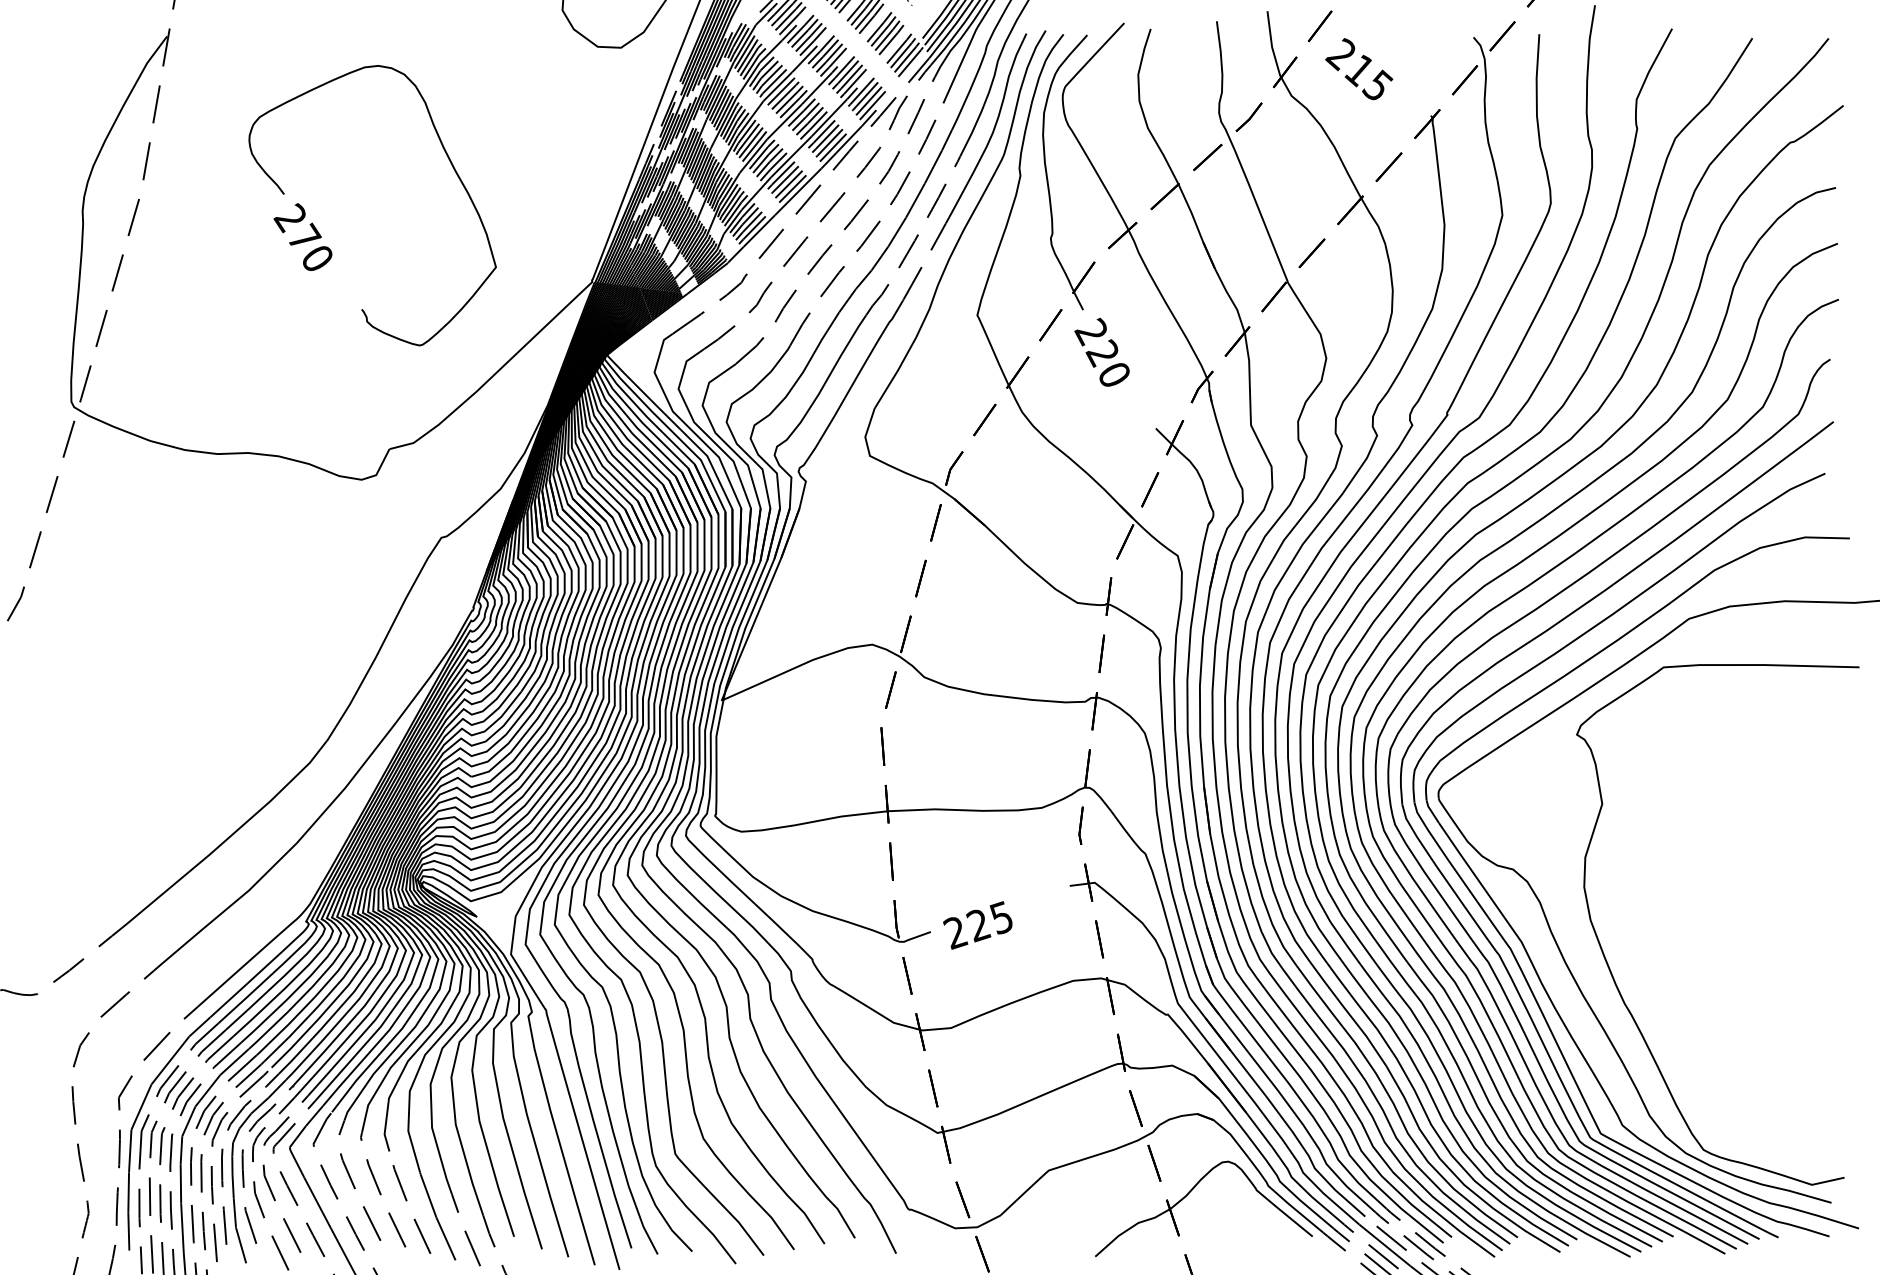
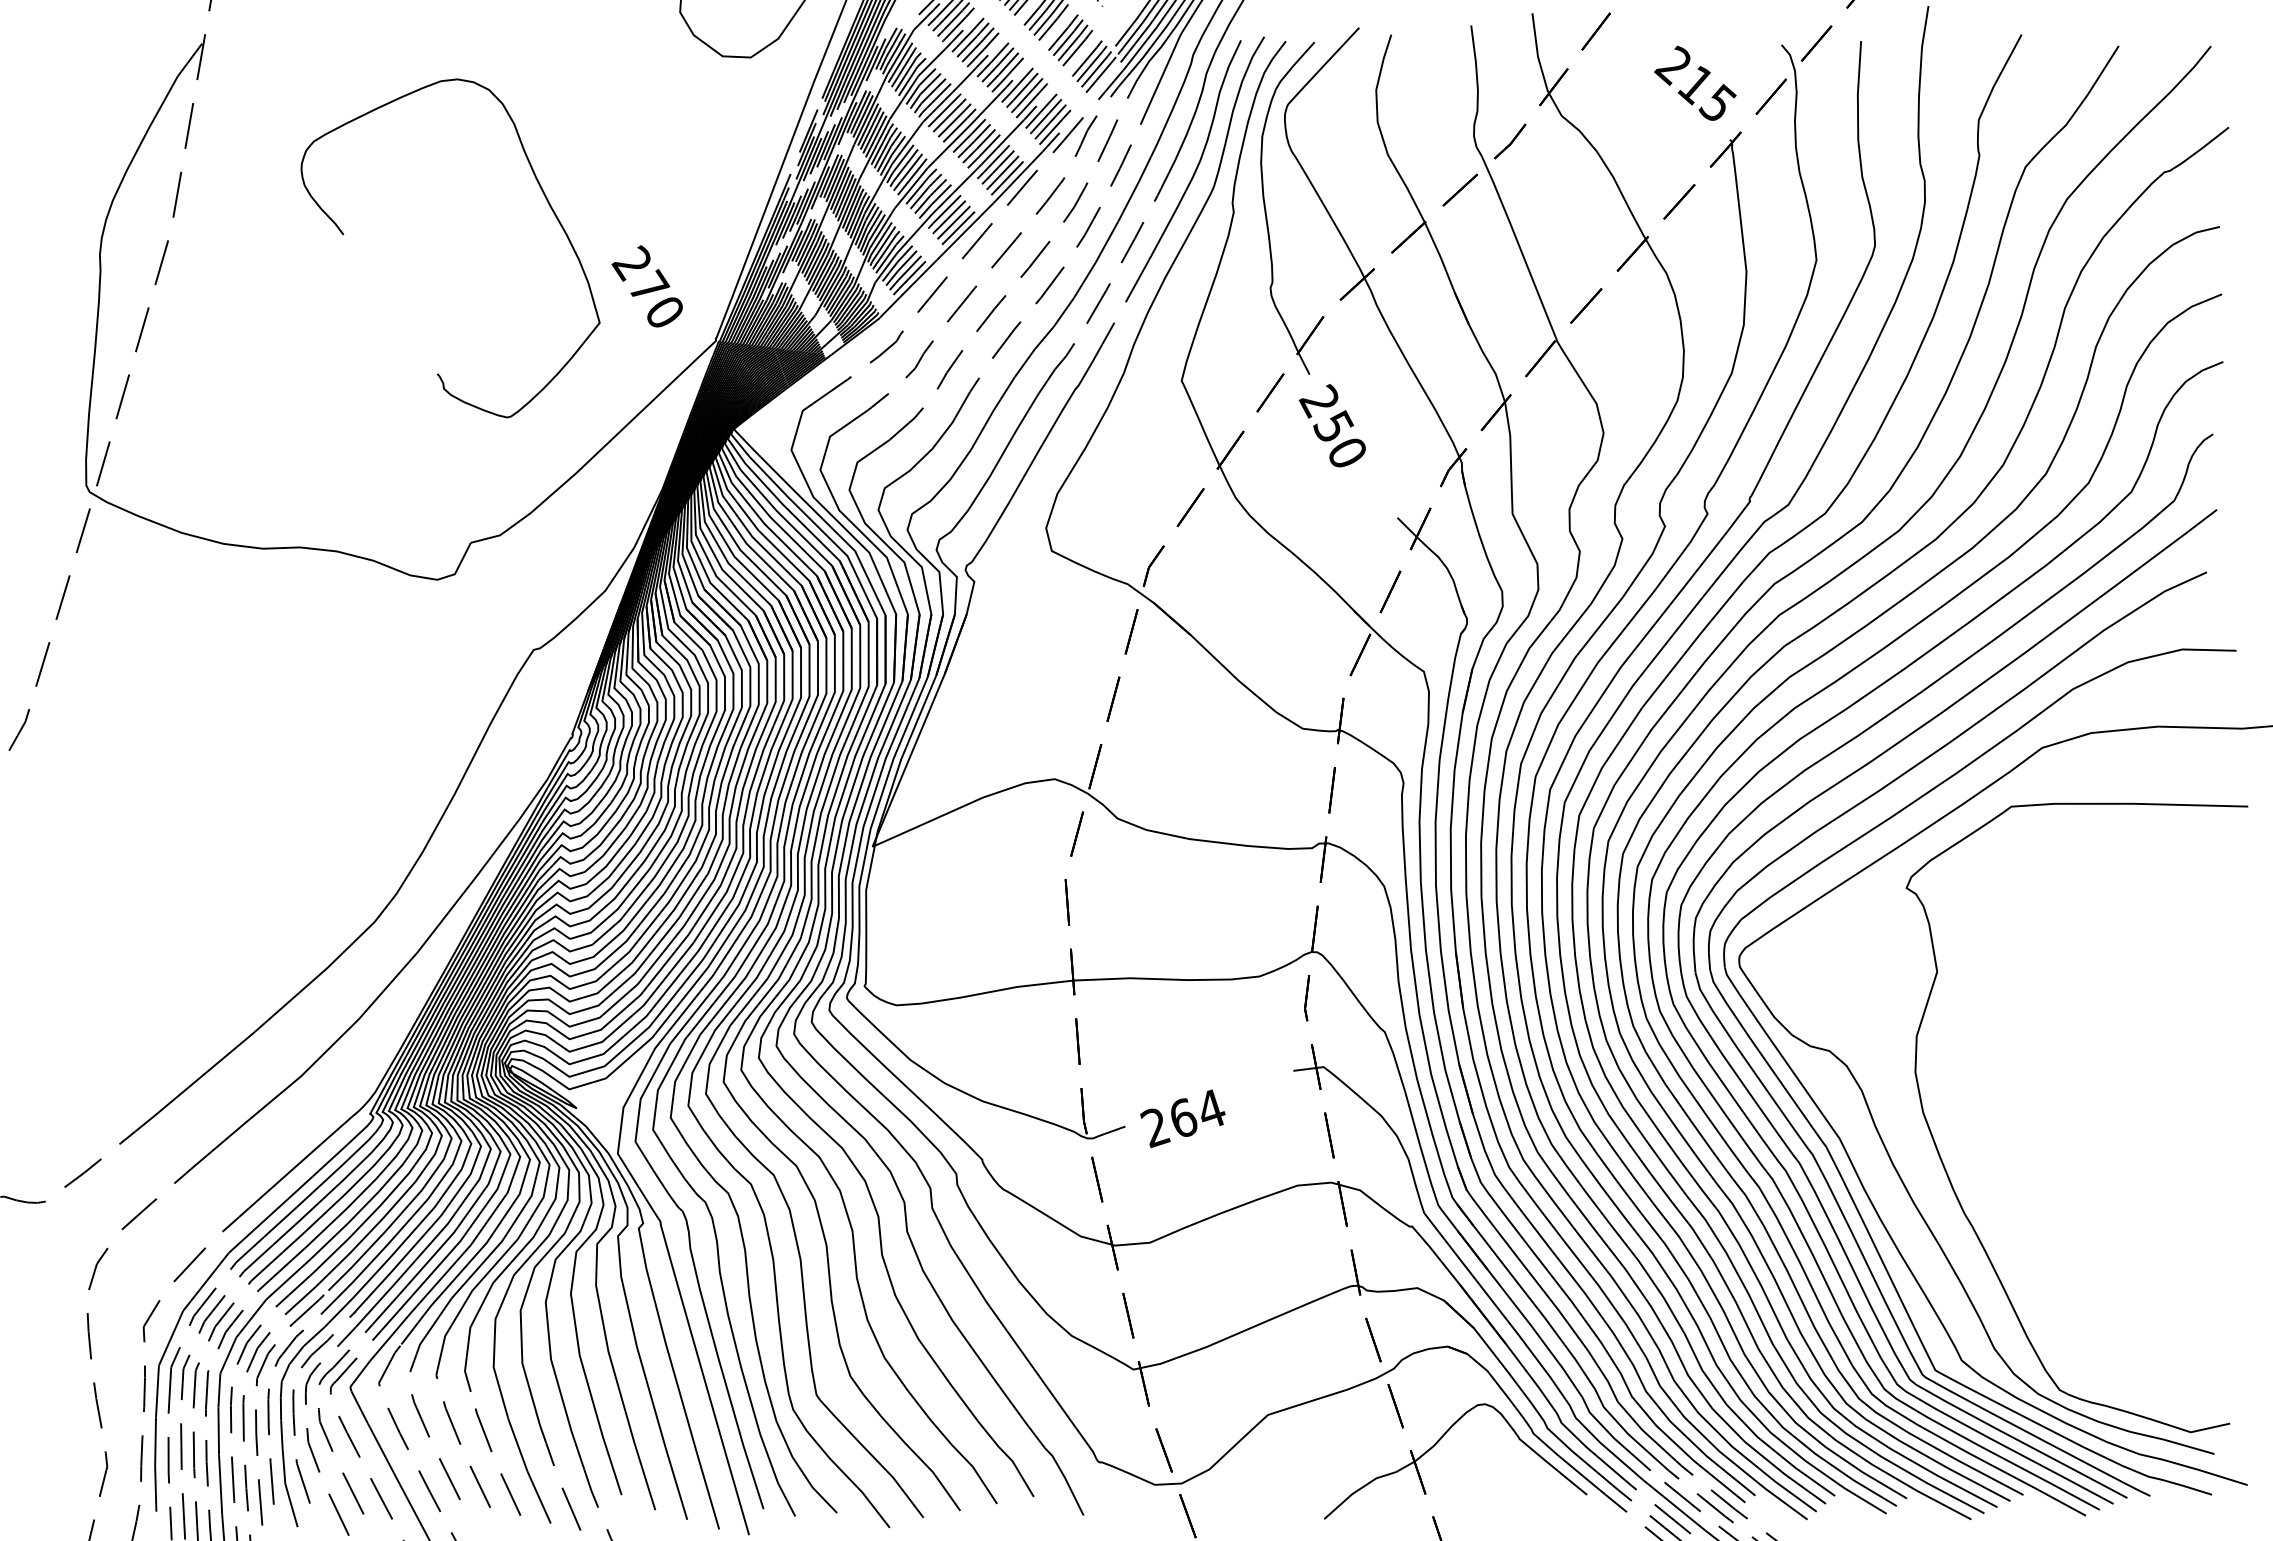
text: (1359, 68) -> (1695, 82), moved
text: (302, 237) -> (646, 286), moved
text: (1102, 352) -> (1333, 426), 220 -> 250
text: (989, 922) -> (1196, 1114), 225 -> 264

